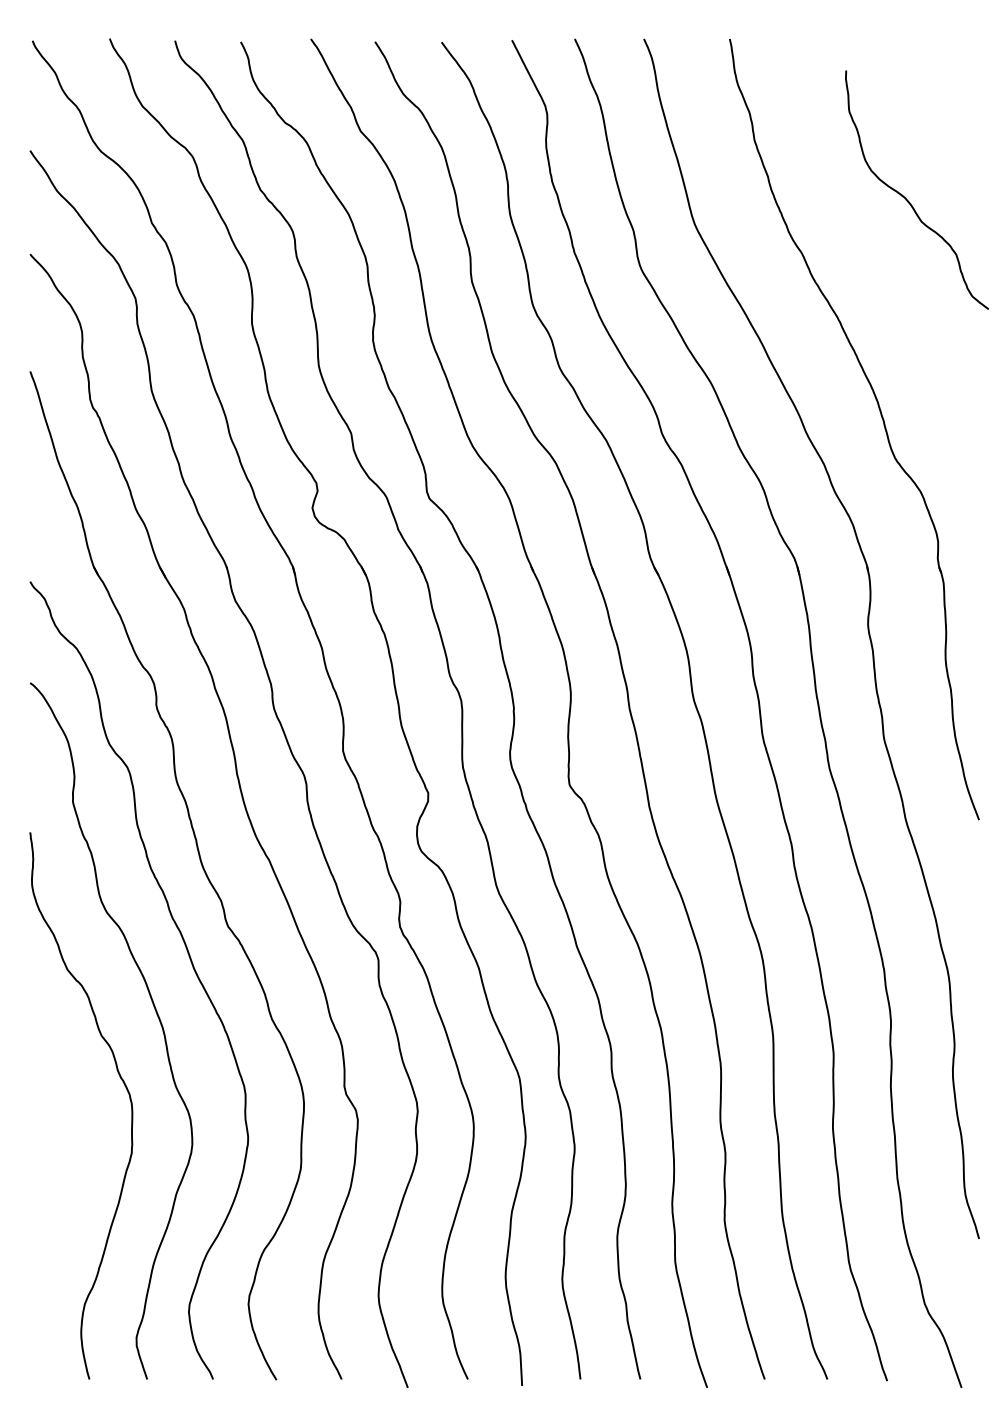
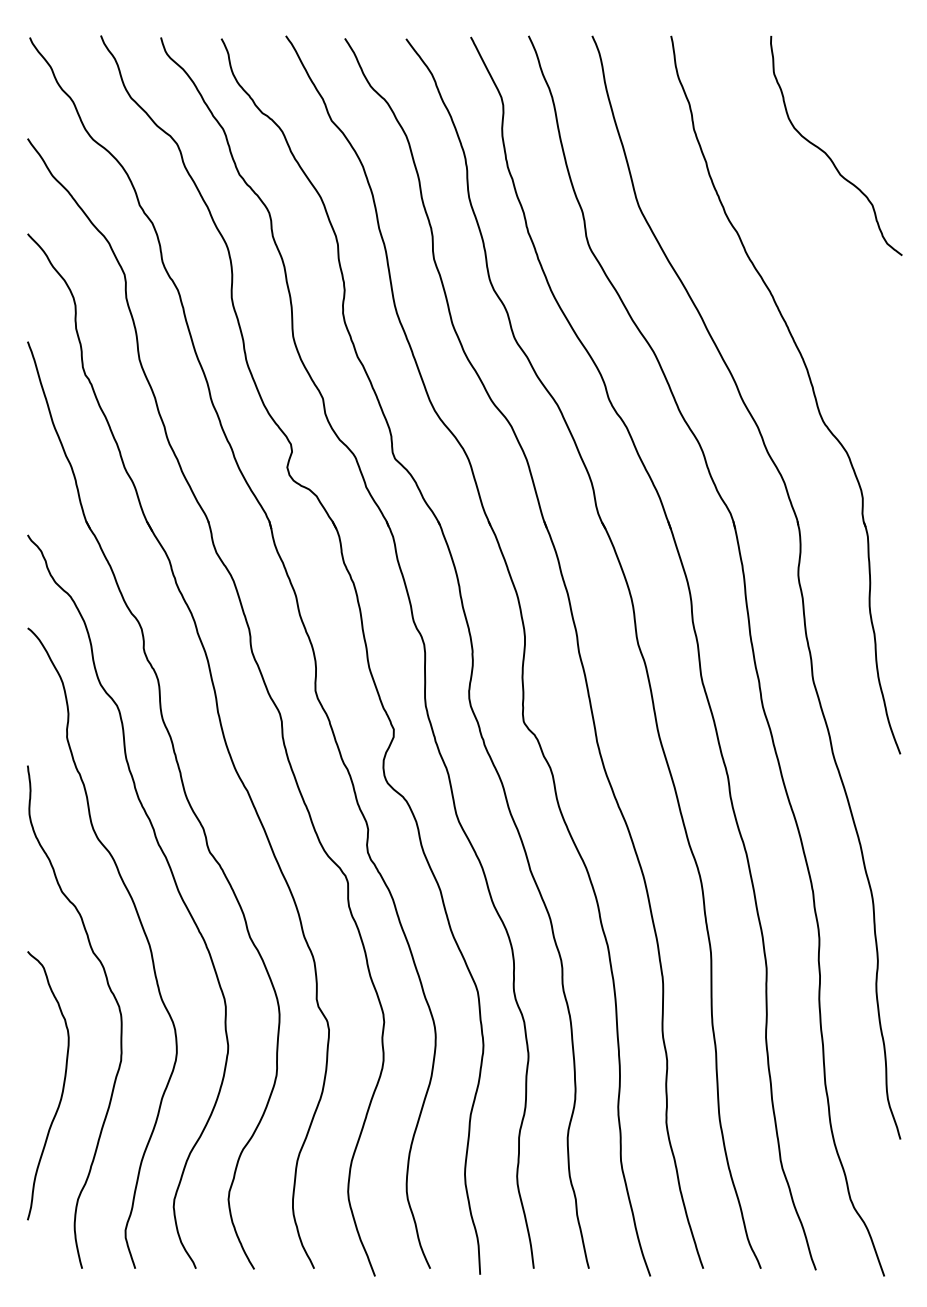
curve: (906, 197) -> (826, 152), moved
curve: (67, 1181) -> (62, 1086), added

